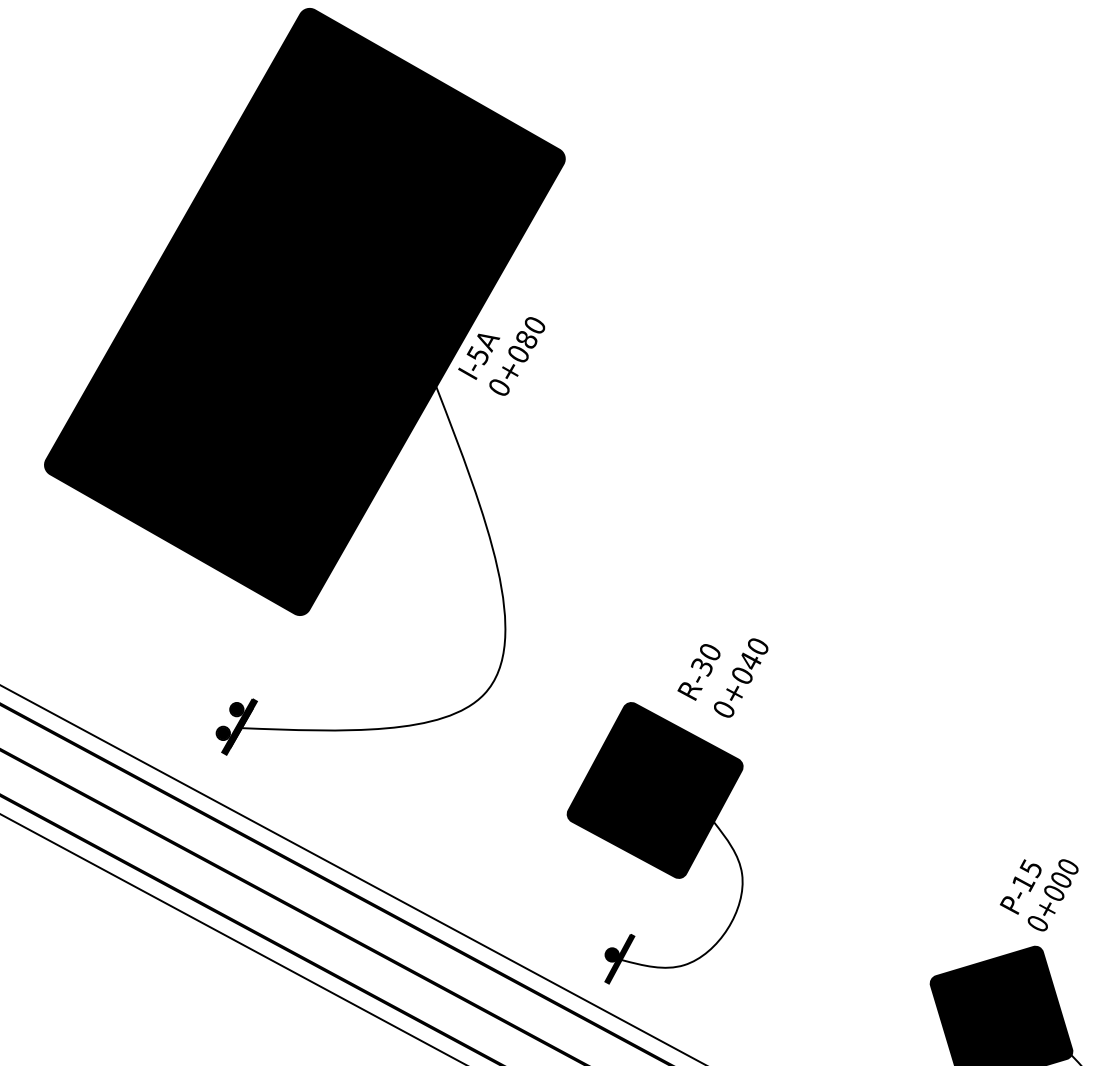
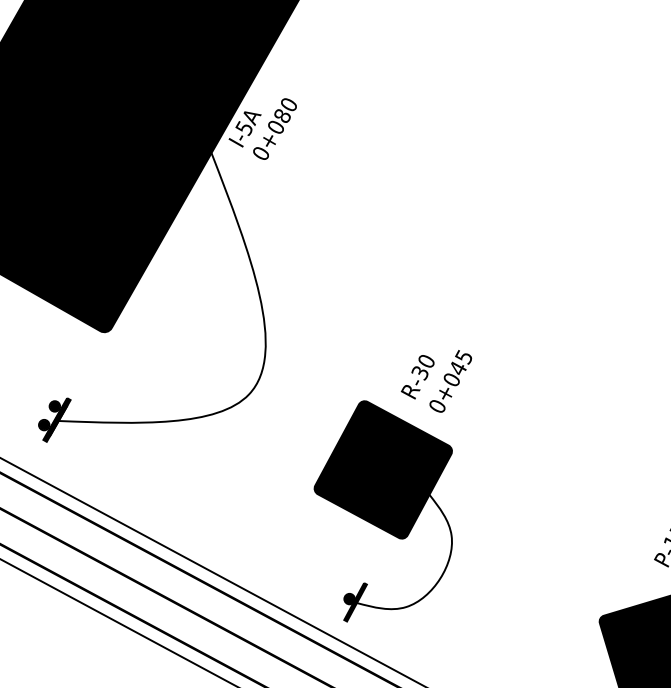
text: (757, 646) -> (463, 356), 0+040 -> 0+045

